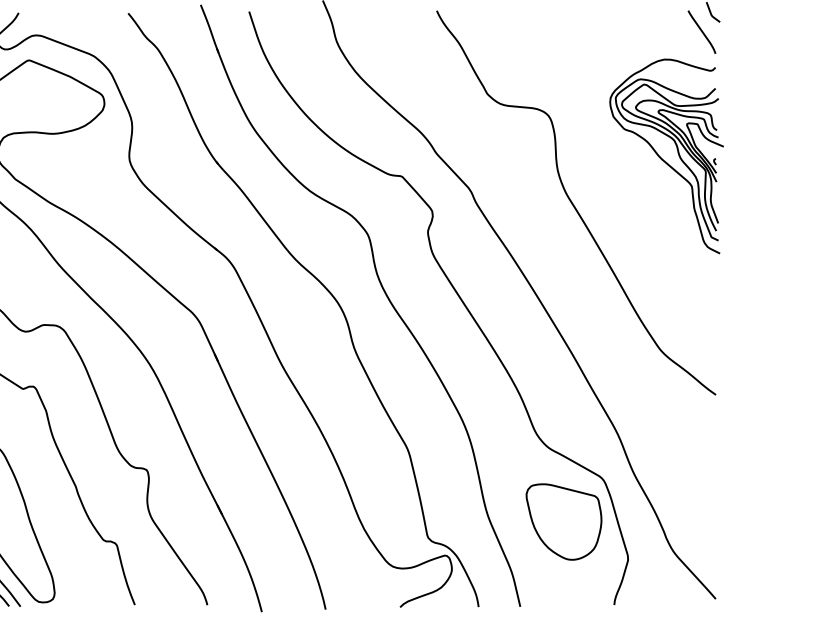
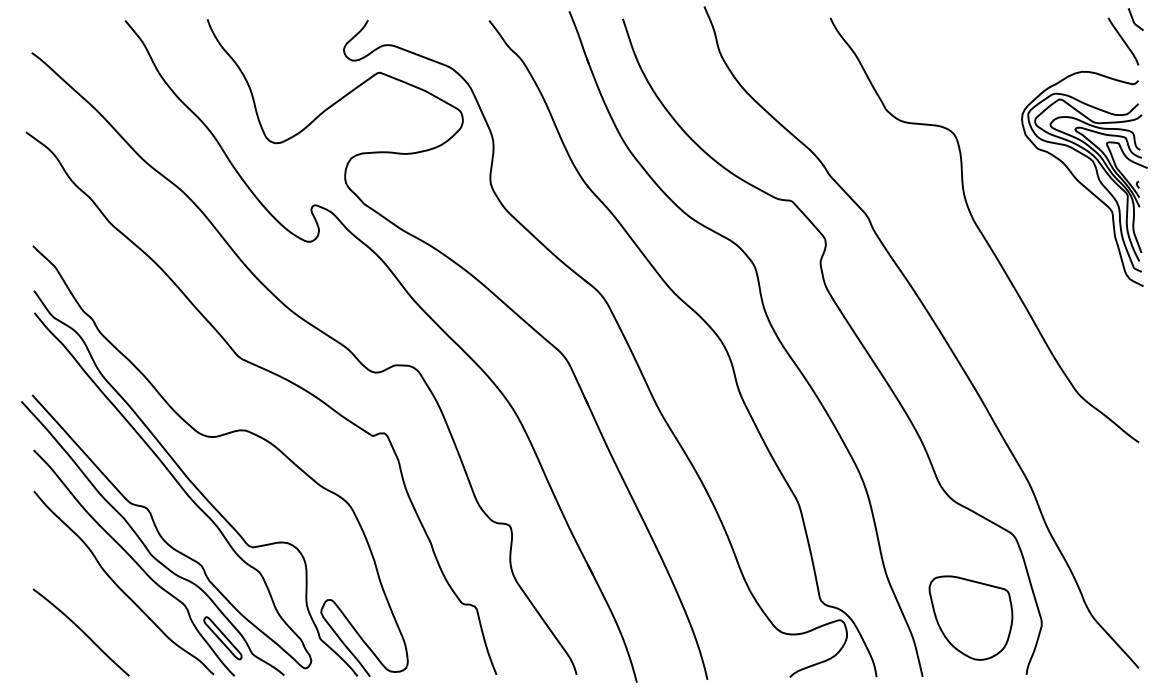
part: (563, 521) -> (970, 617), moved

